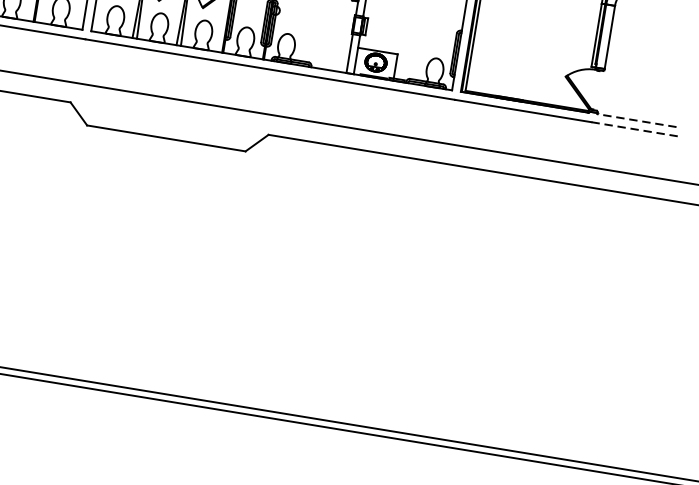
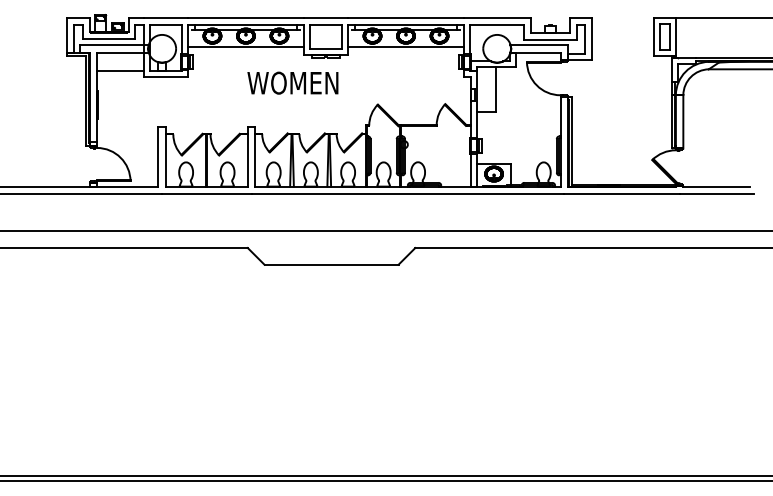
line: (636, 120) -> (716, 186), dashed -> solid
line: (636, 130) -> (717, 194), dashed -> solid

